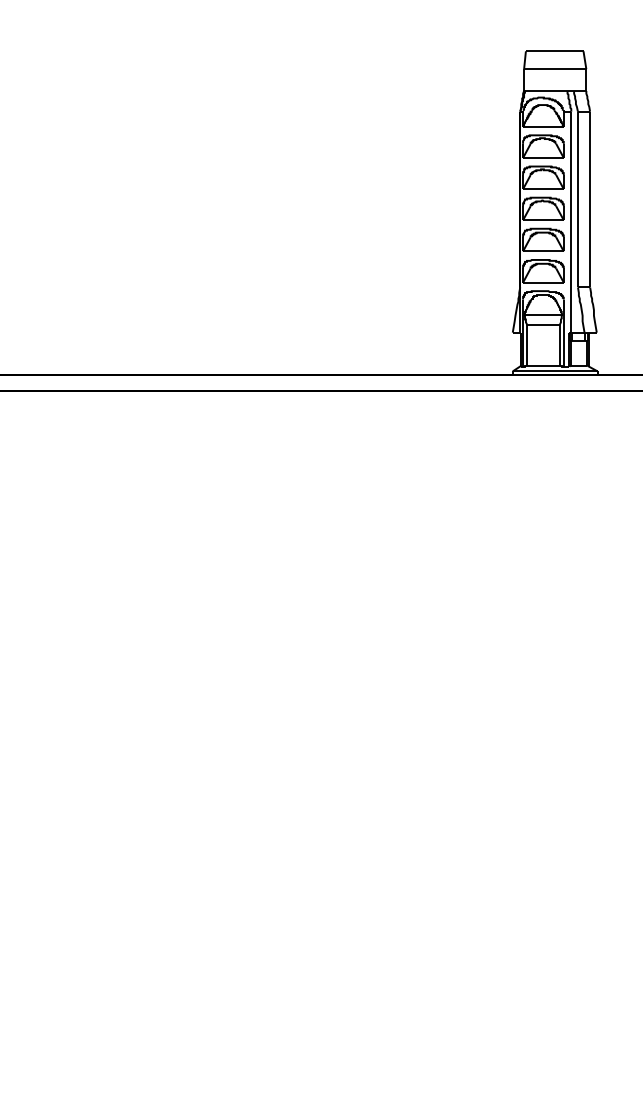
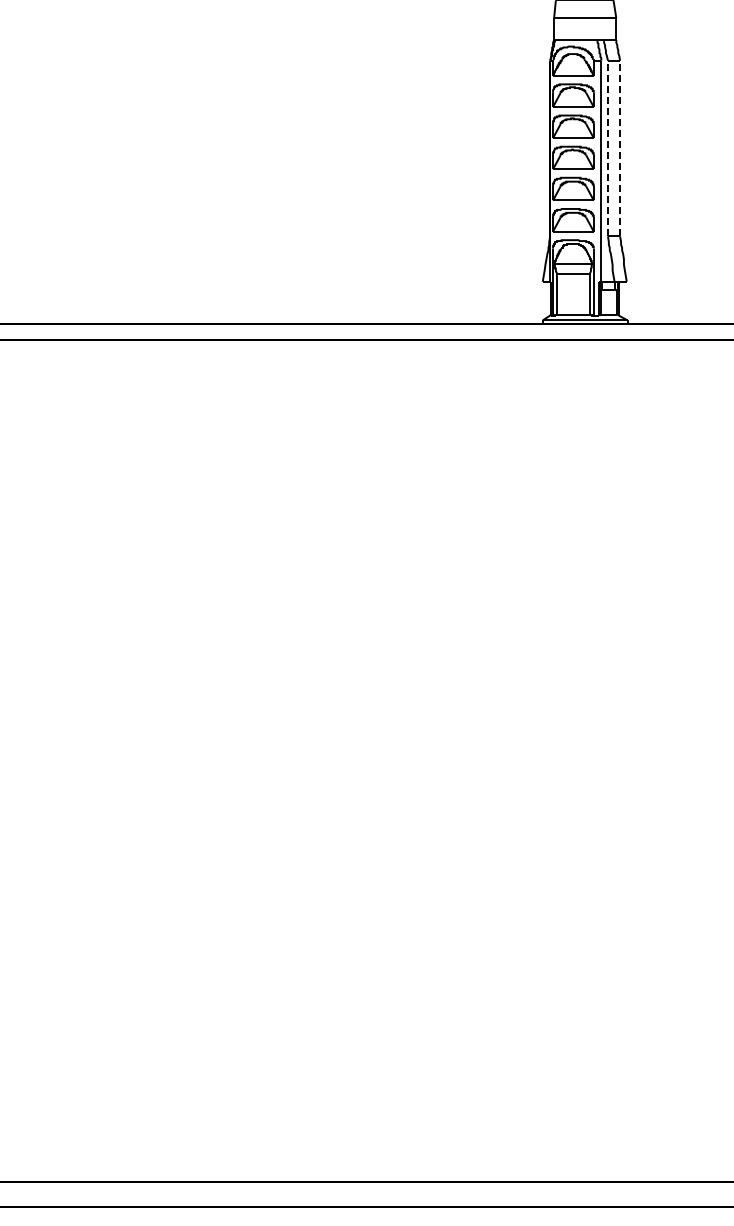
line: (577, 199) -> (607, 148), solid -> dashed
line: (590, 199) -> (620, 148), solid -> dashed

